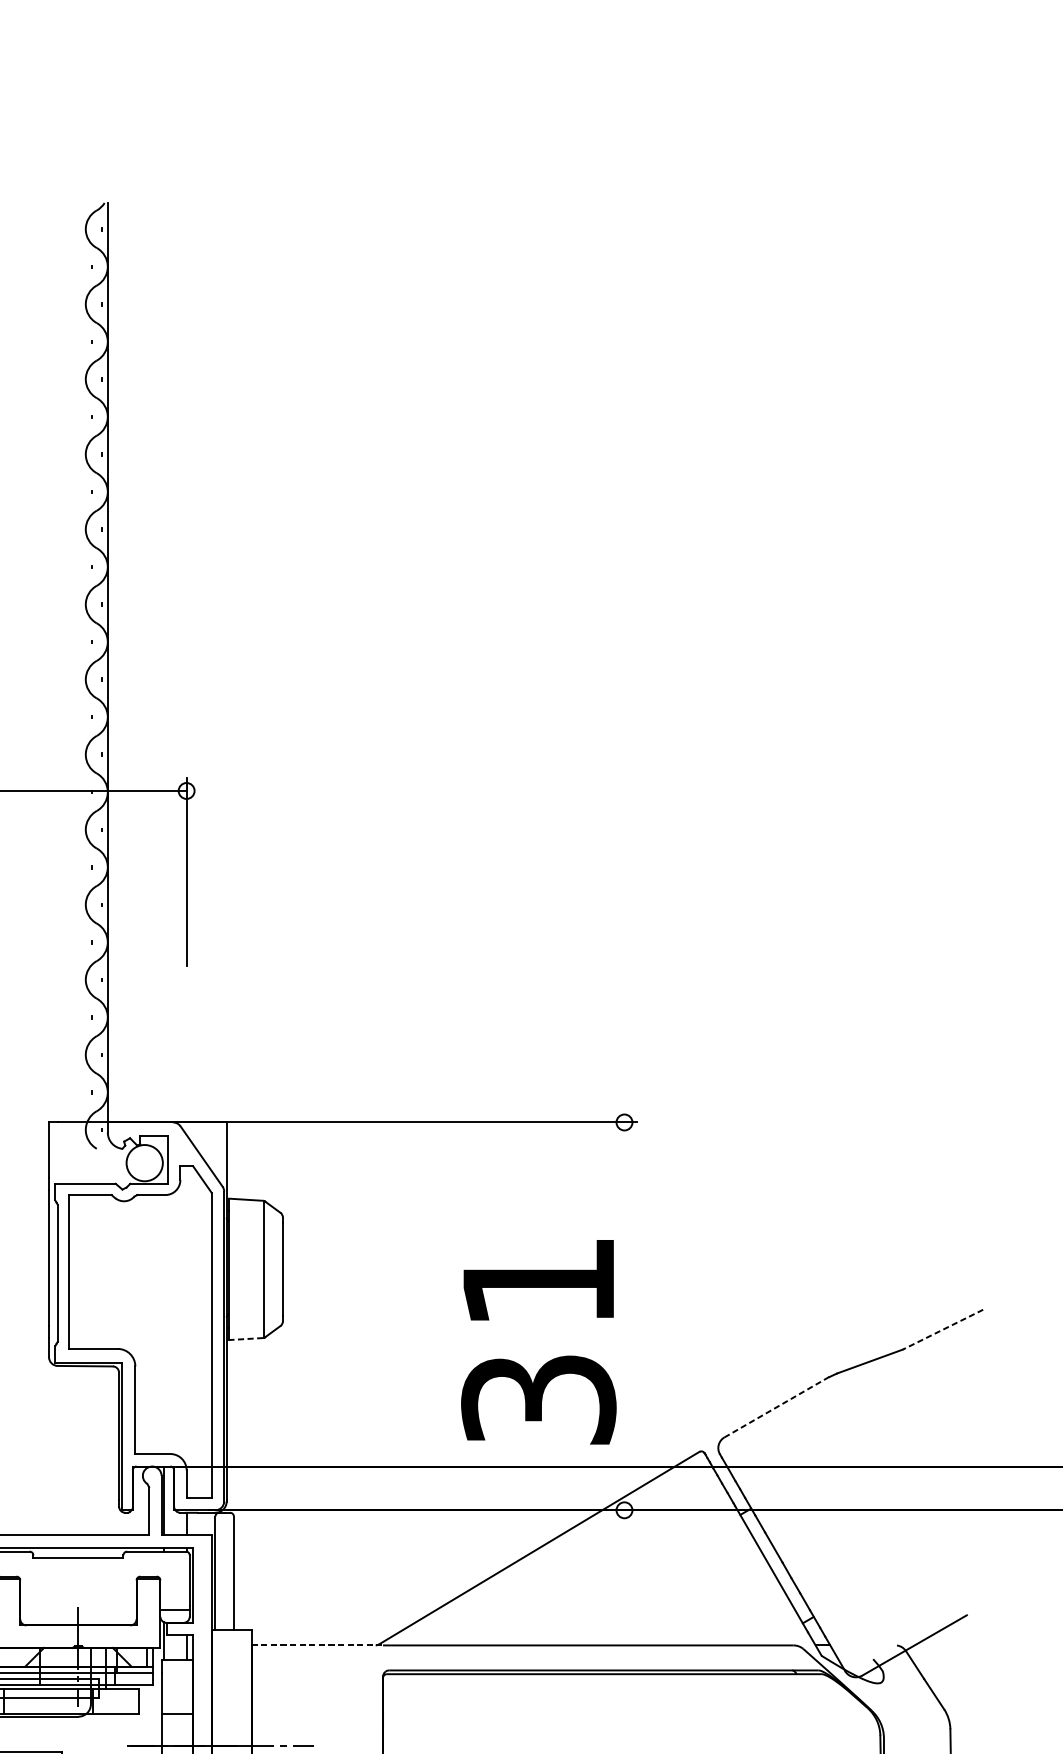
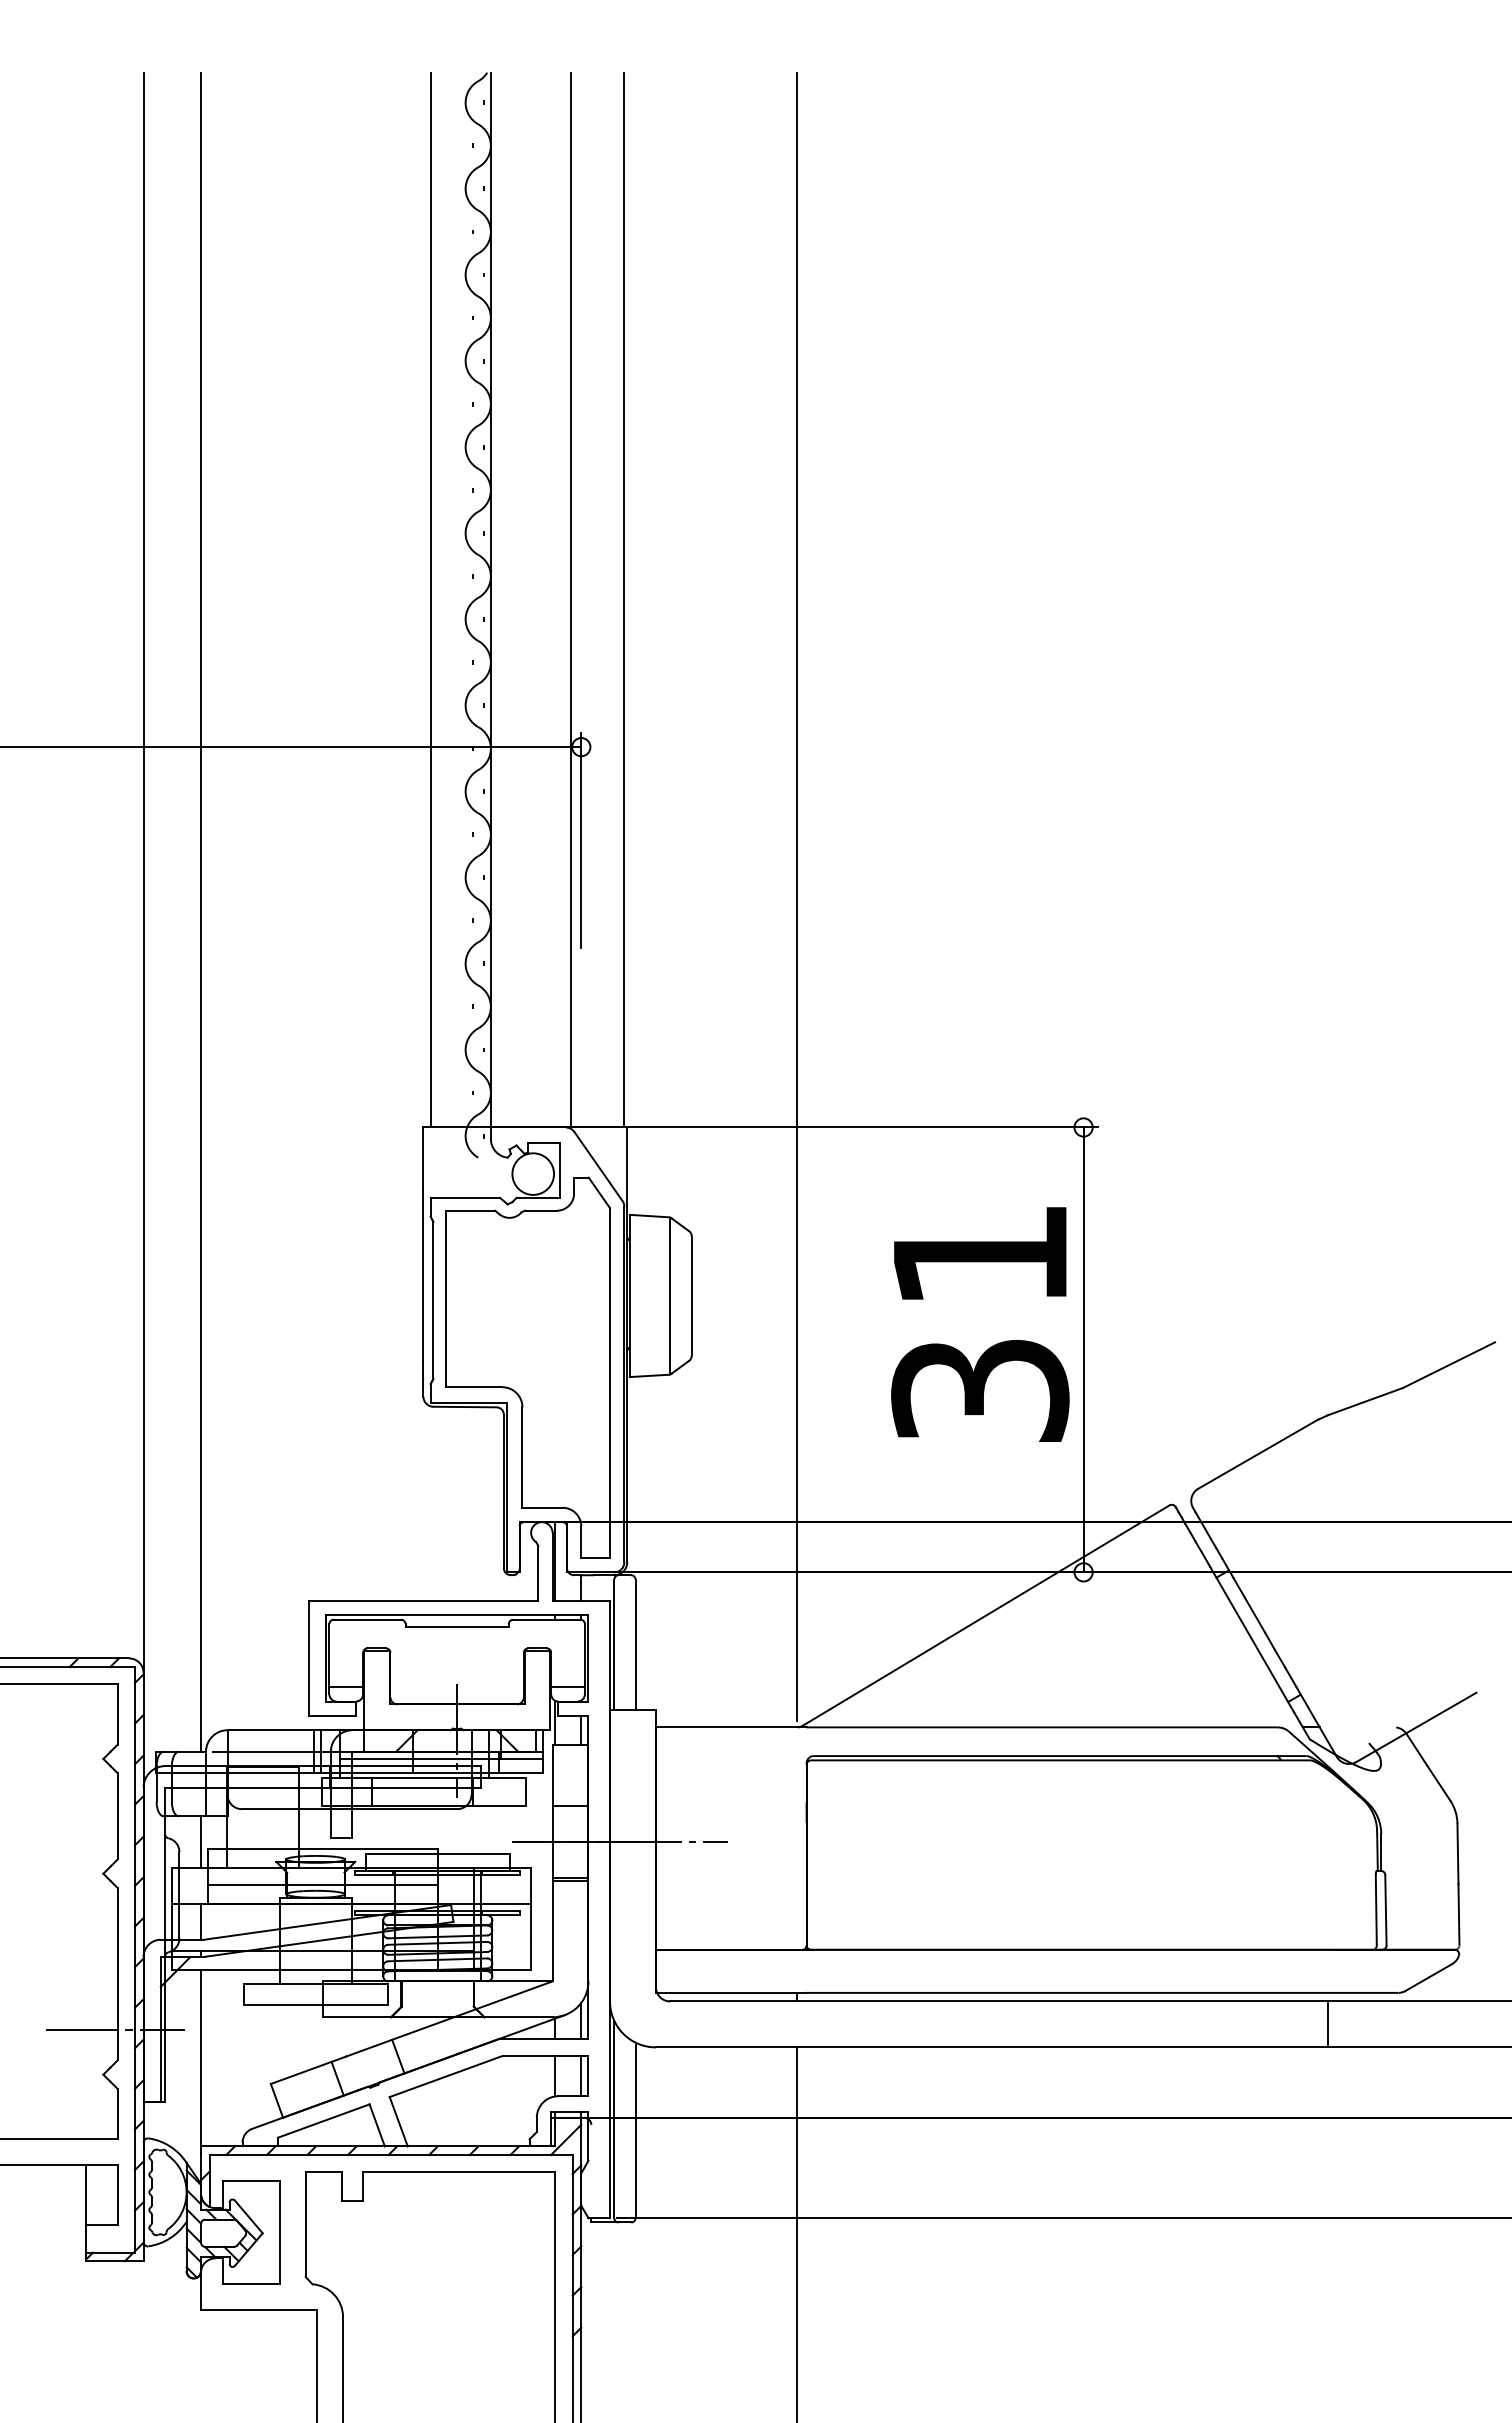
line: (55, 662) -> (430, 599), added
line: (178, 662) -> (571, 599), added
line: (224, 662) -> (624, 599), added
line: (374, 921) -> (796, 896), added
line: (624, 1316) -> (1083, 1349), added
line: (942, 1329) -> (1448, 1365), dashed -> solid
line: (246, 1338) -> (649, 1375), dashed -> solid
text: (538, 1342) -> (980, 1324), moved
line: (776, 1407) -> (1258, 1454), dashed -> solid
line: (317, 1645) -> (731, 1727), dashed -> solid

